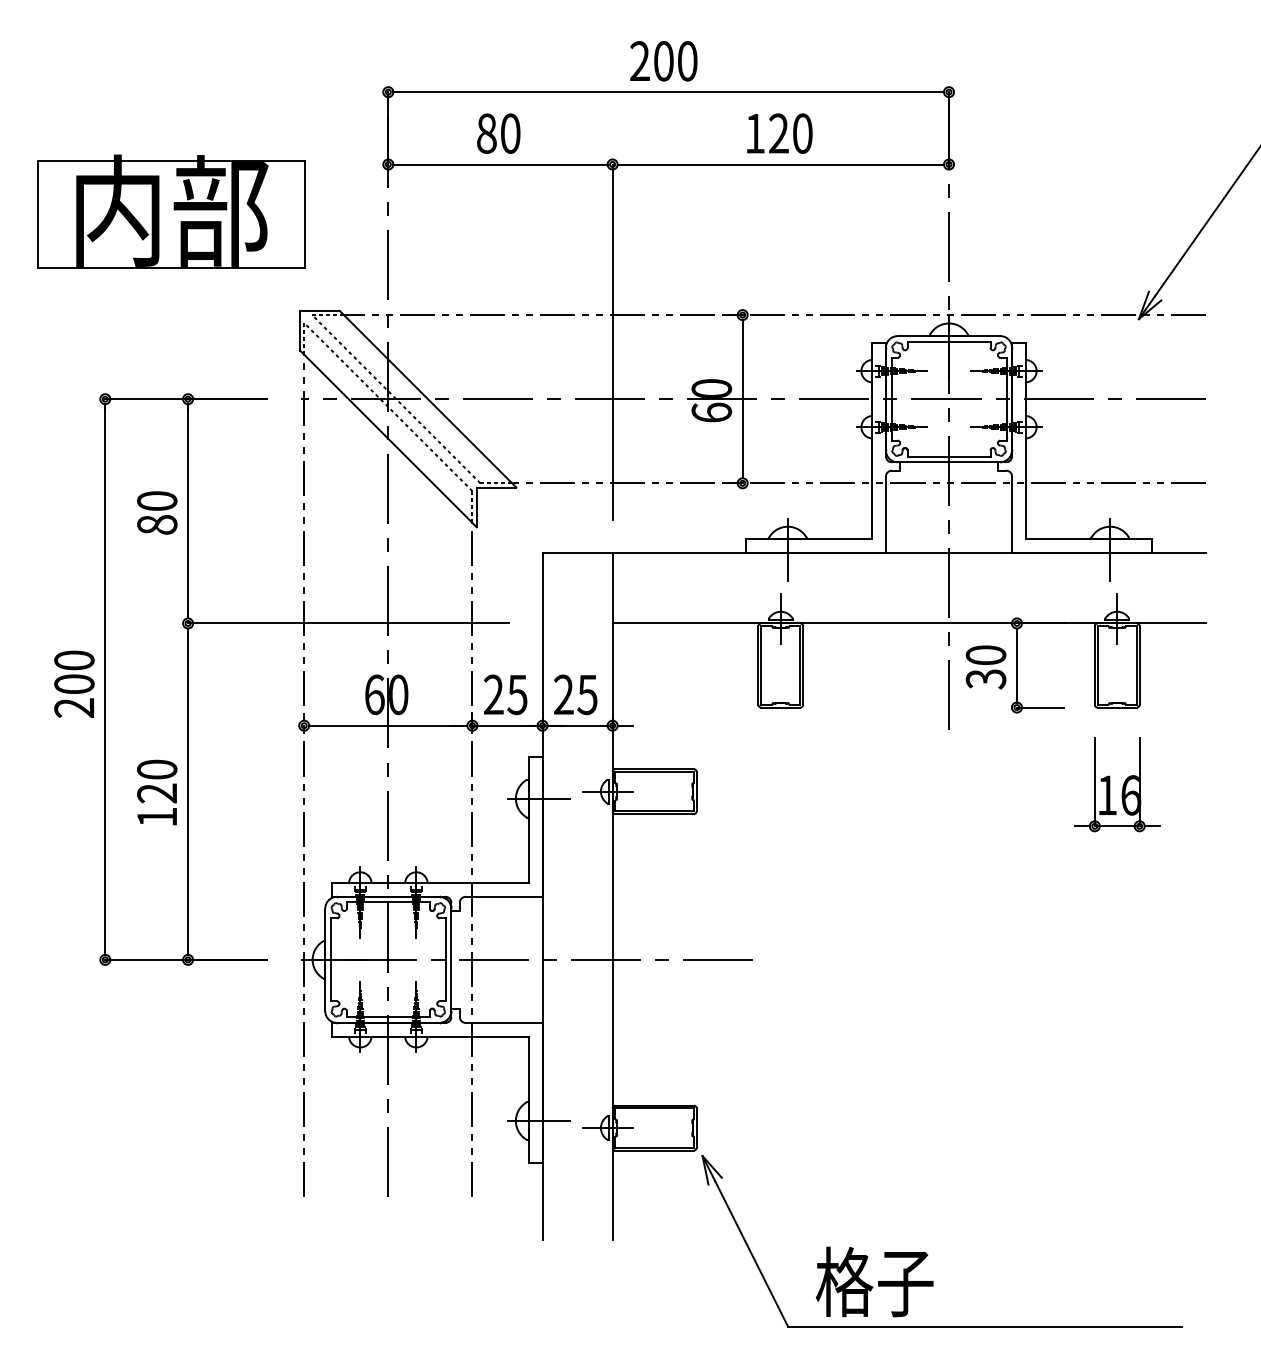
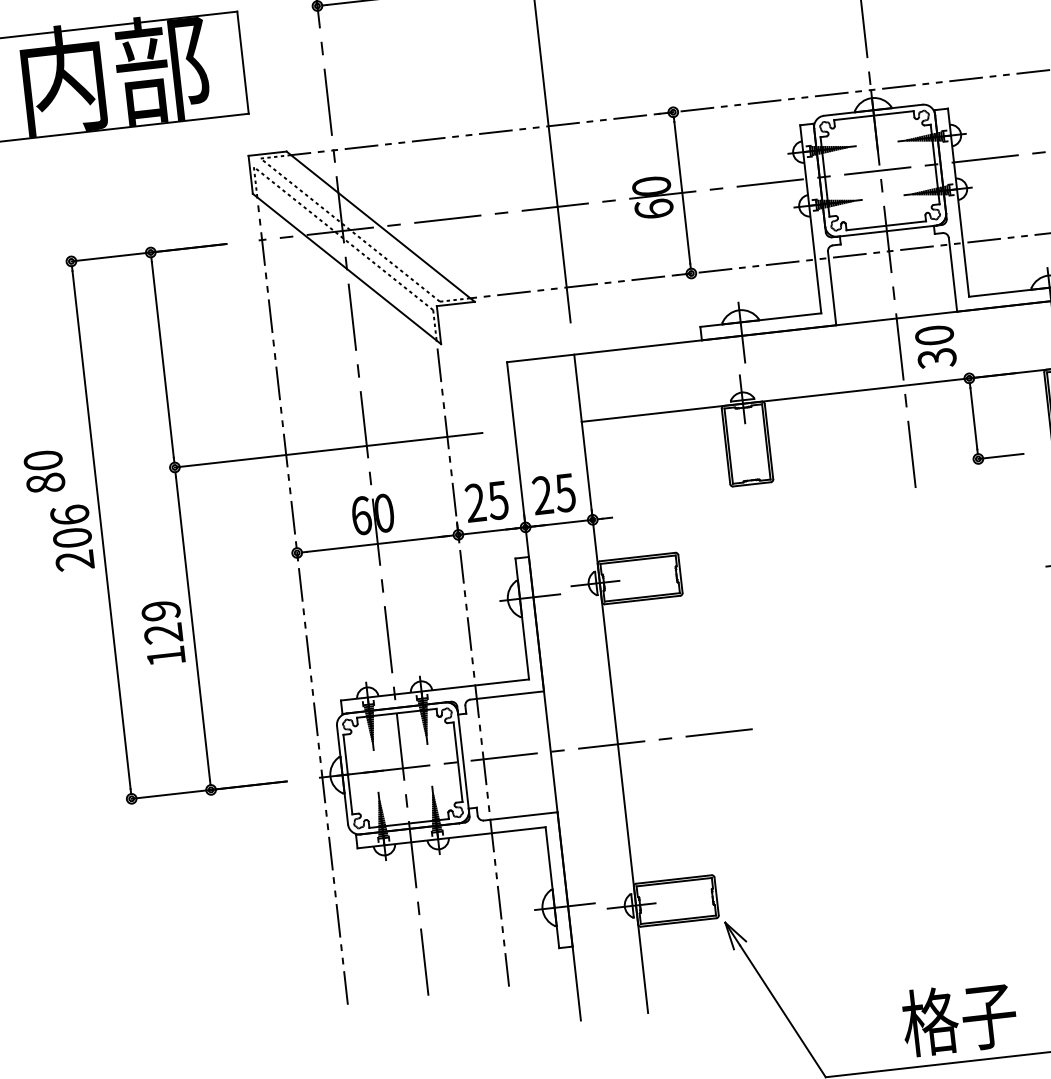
text: (157, 512) -> (44, 471), moved
text: (74, 660) -> (69, 515), 200 -> 206
text: (985, 667) -> (935, 347), moved
text: (157, 769) -> (161, 610), 120 -> 129
text: (874, 1281) -> (959, 1018), moved

